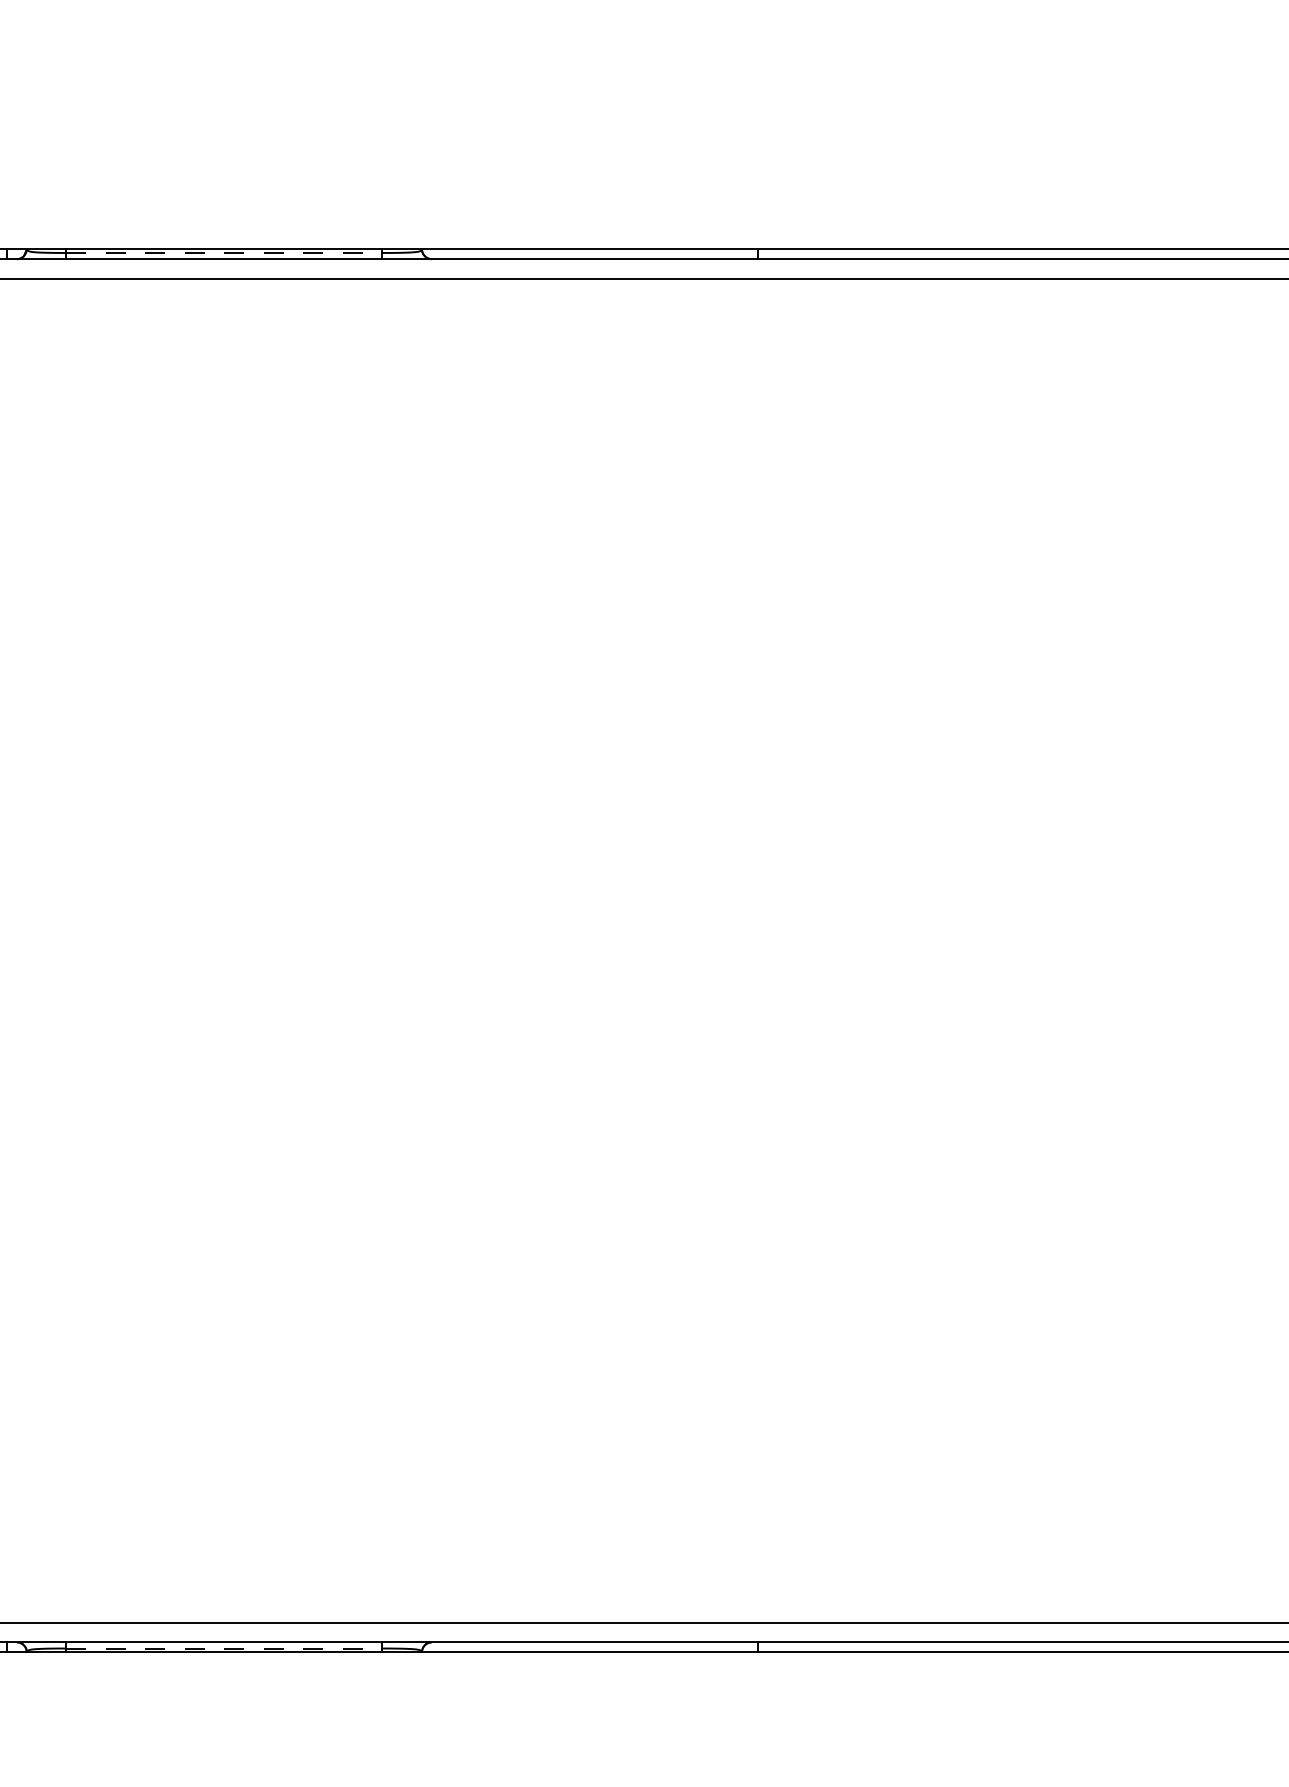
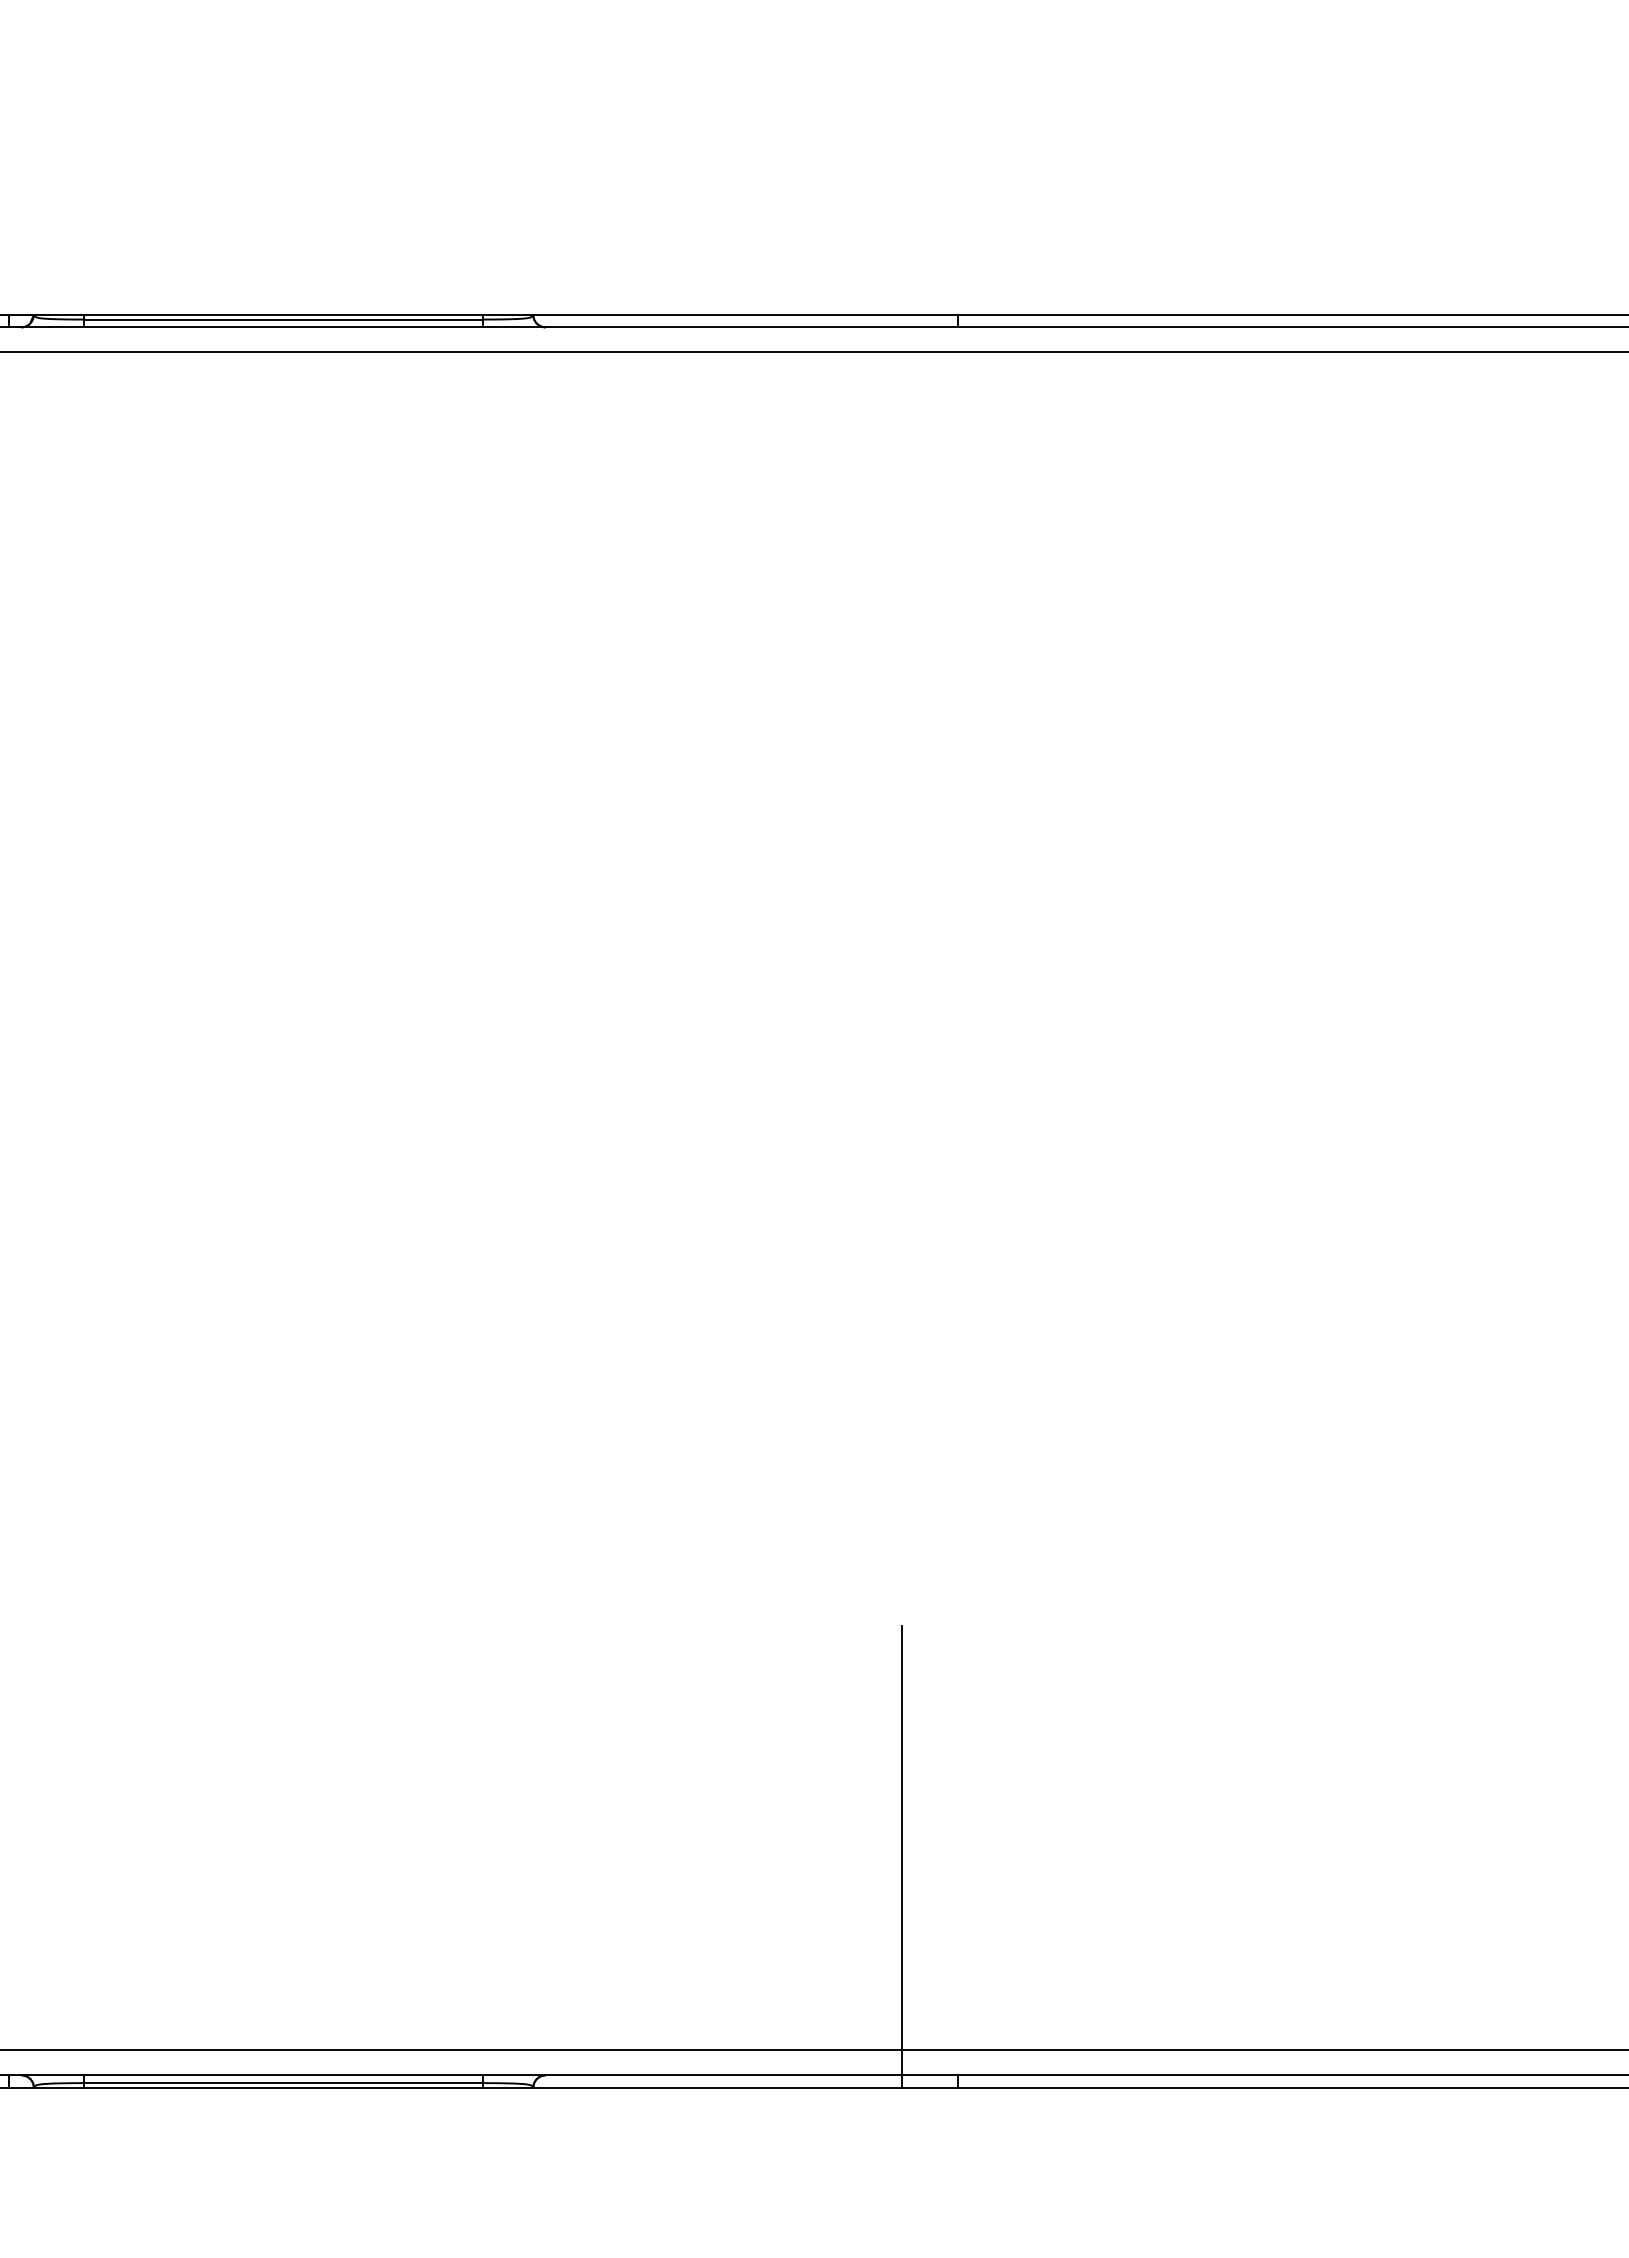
line: (224, 252) -> (283, 319), dashed -> solid
line: (713, 1469) -> (901, 1856), added
line: (224, 1648) -> (283, 2083), dashed -> solid

